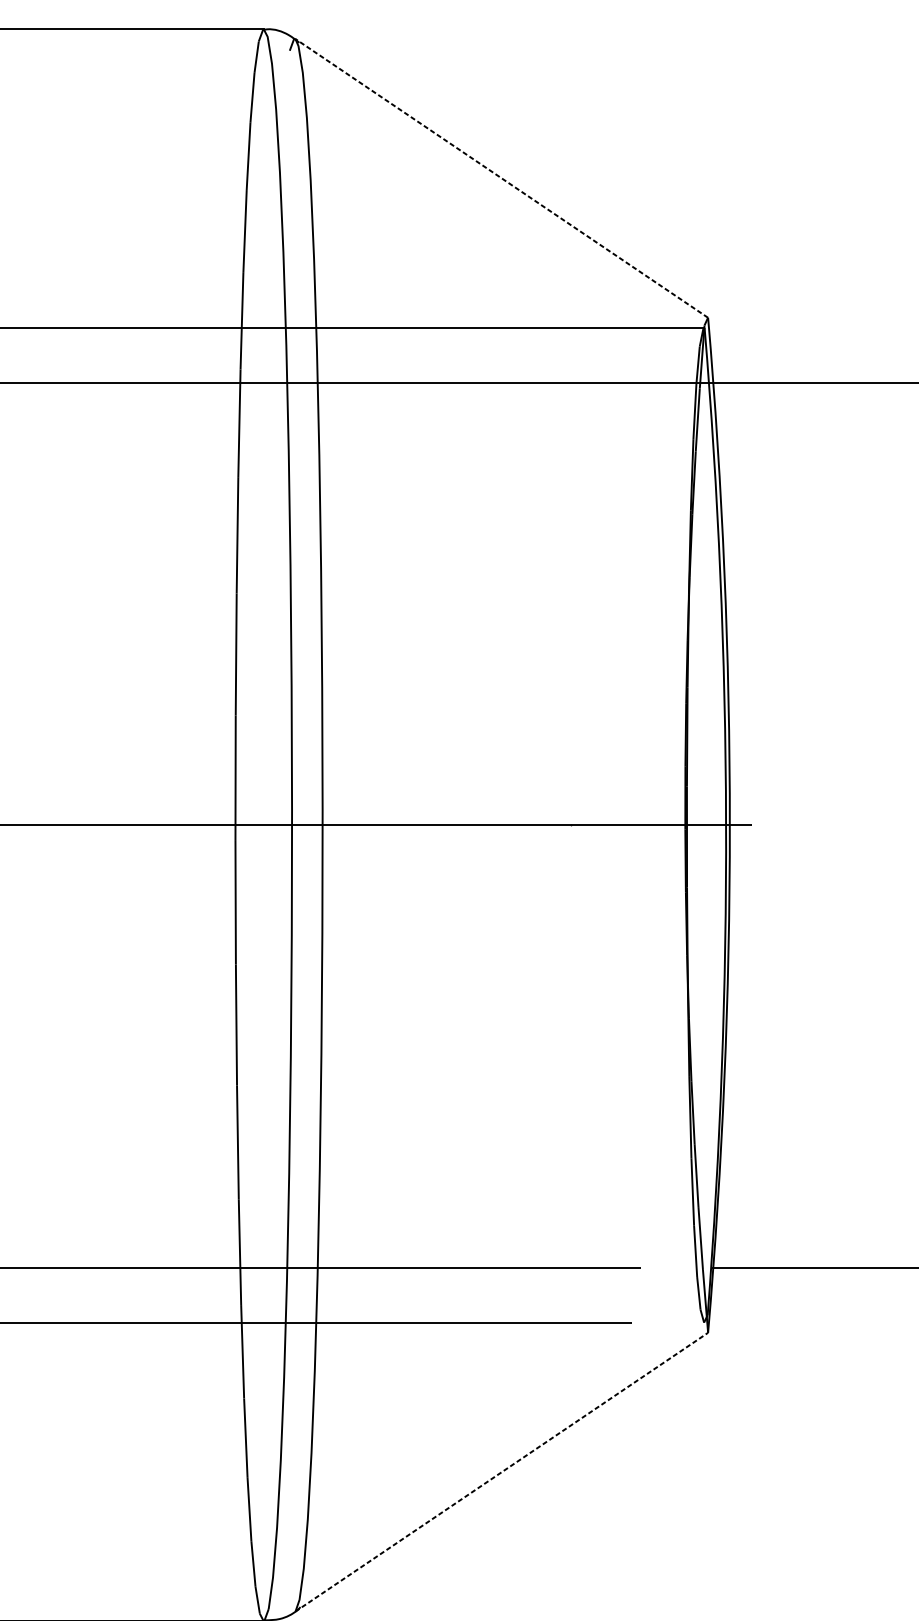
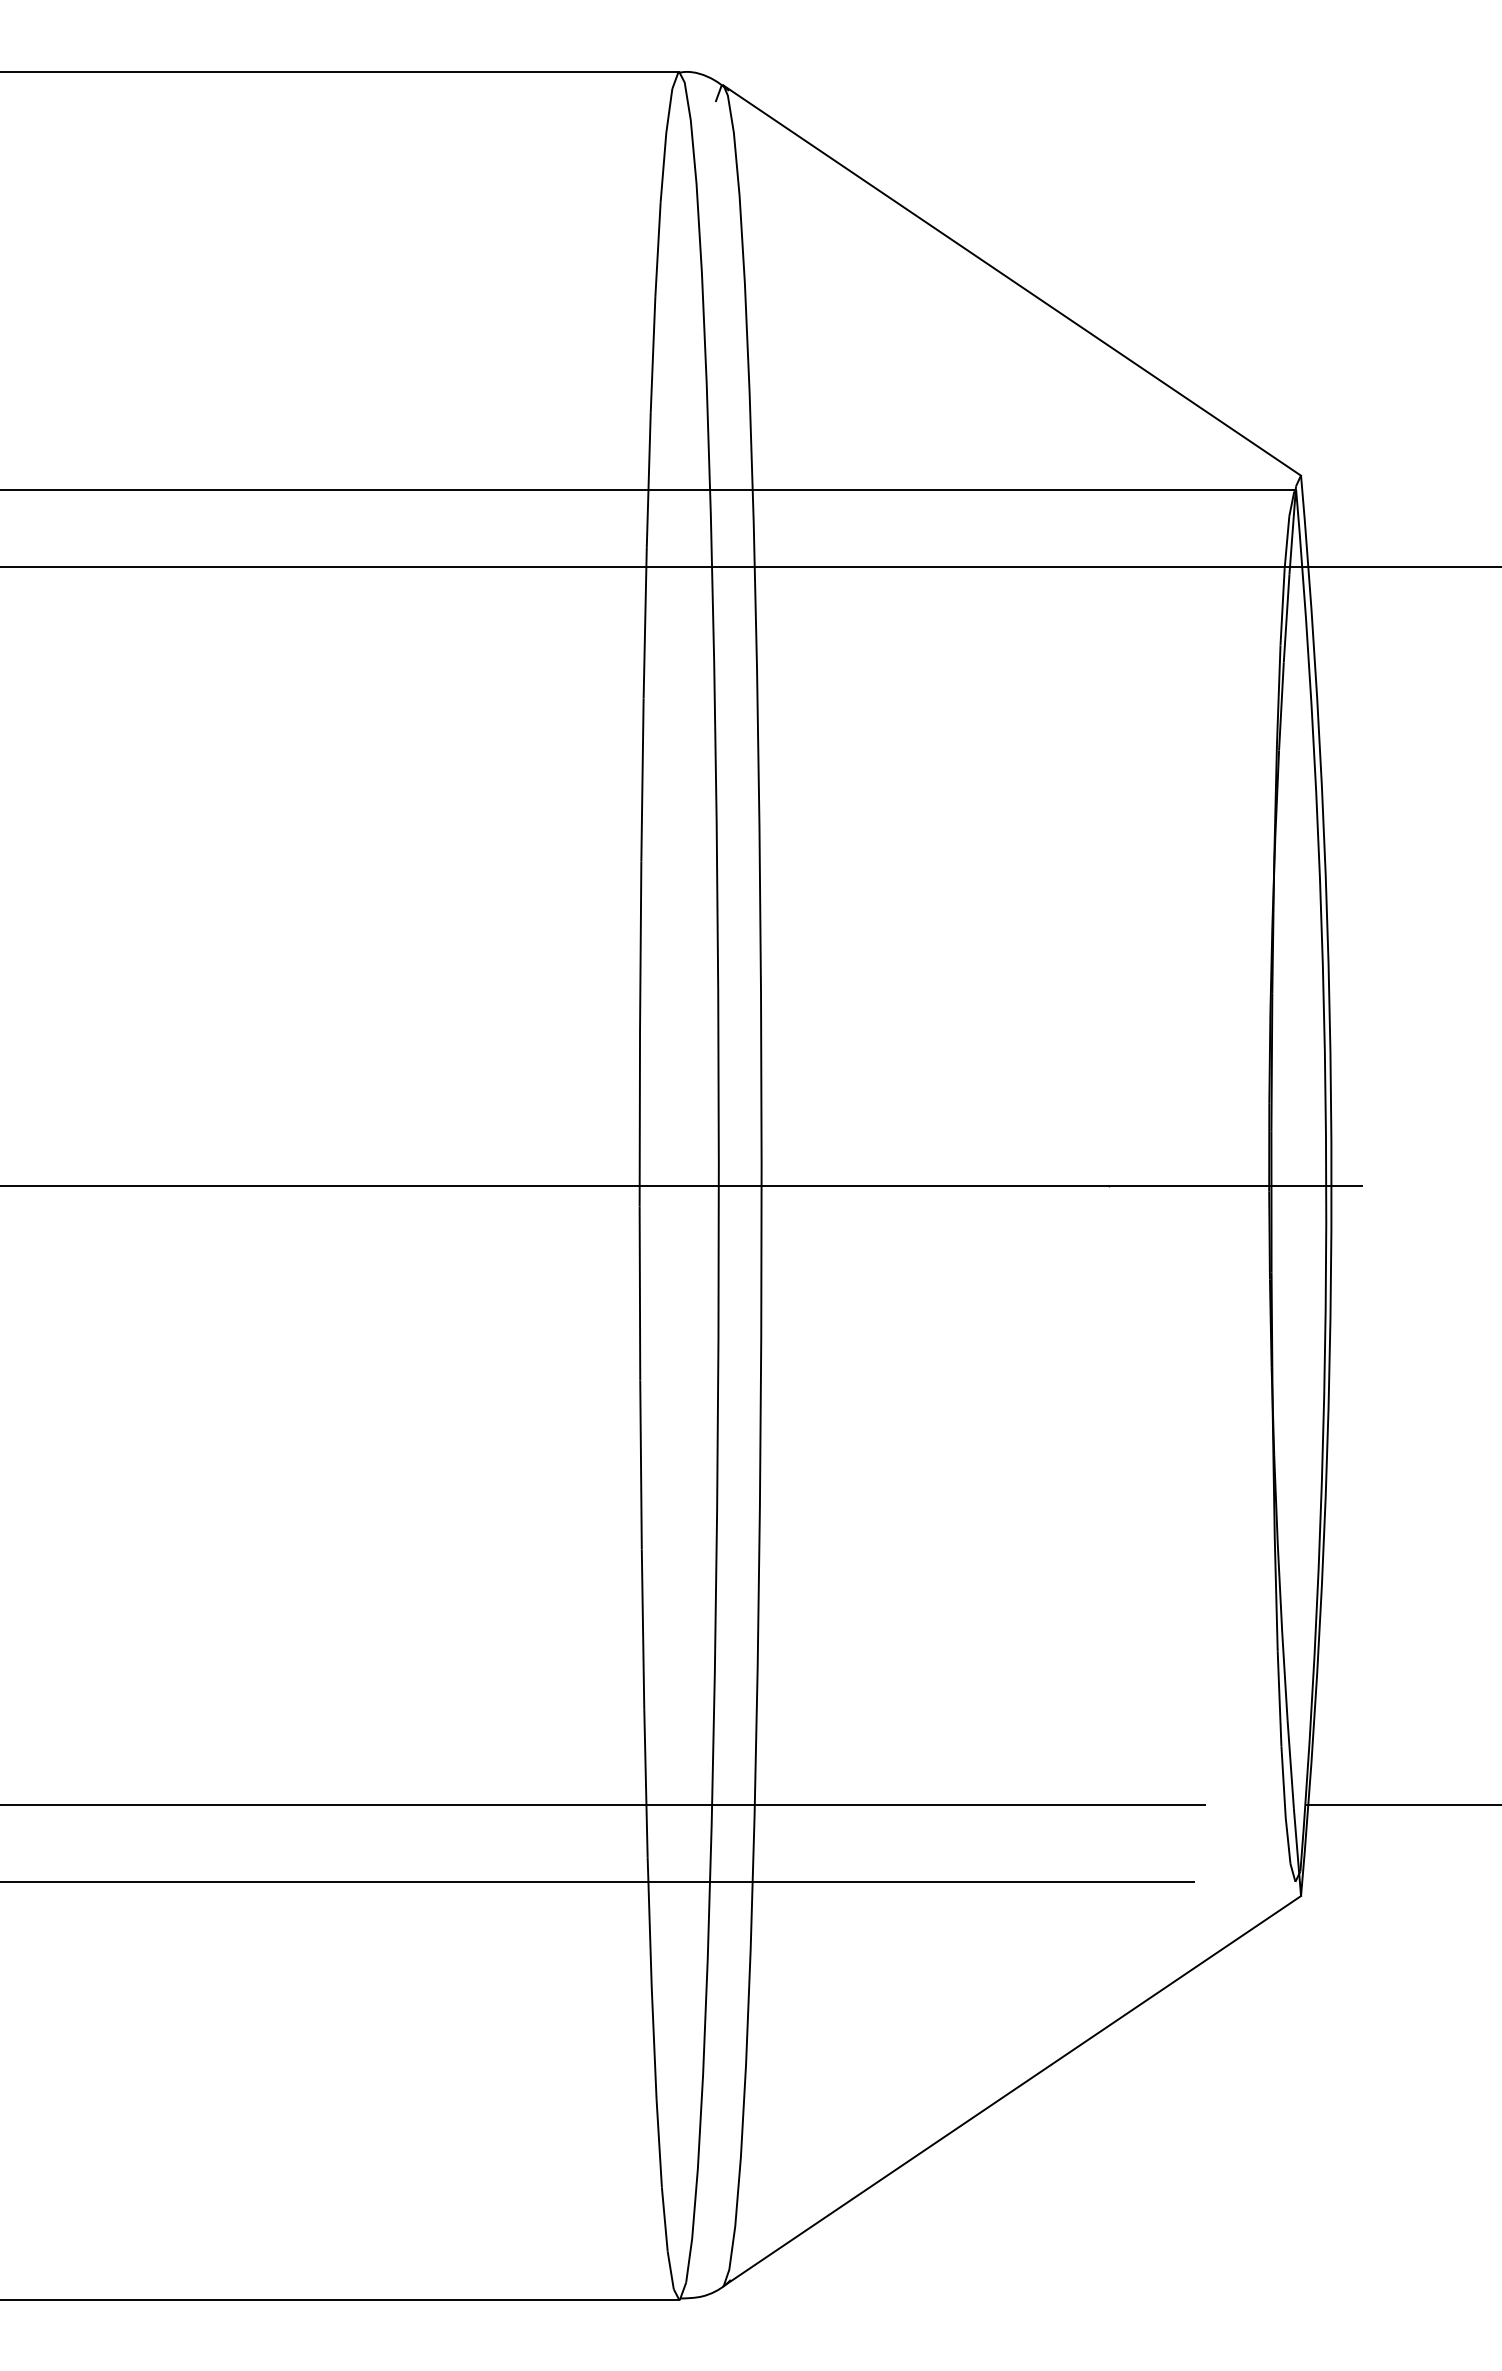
line: (501, 178) -> (1012, 280), dashed -> solid
line: (501, 1472) -> (1012, 2091), dashed -> solid

